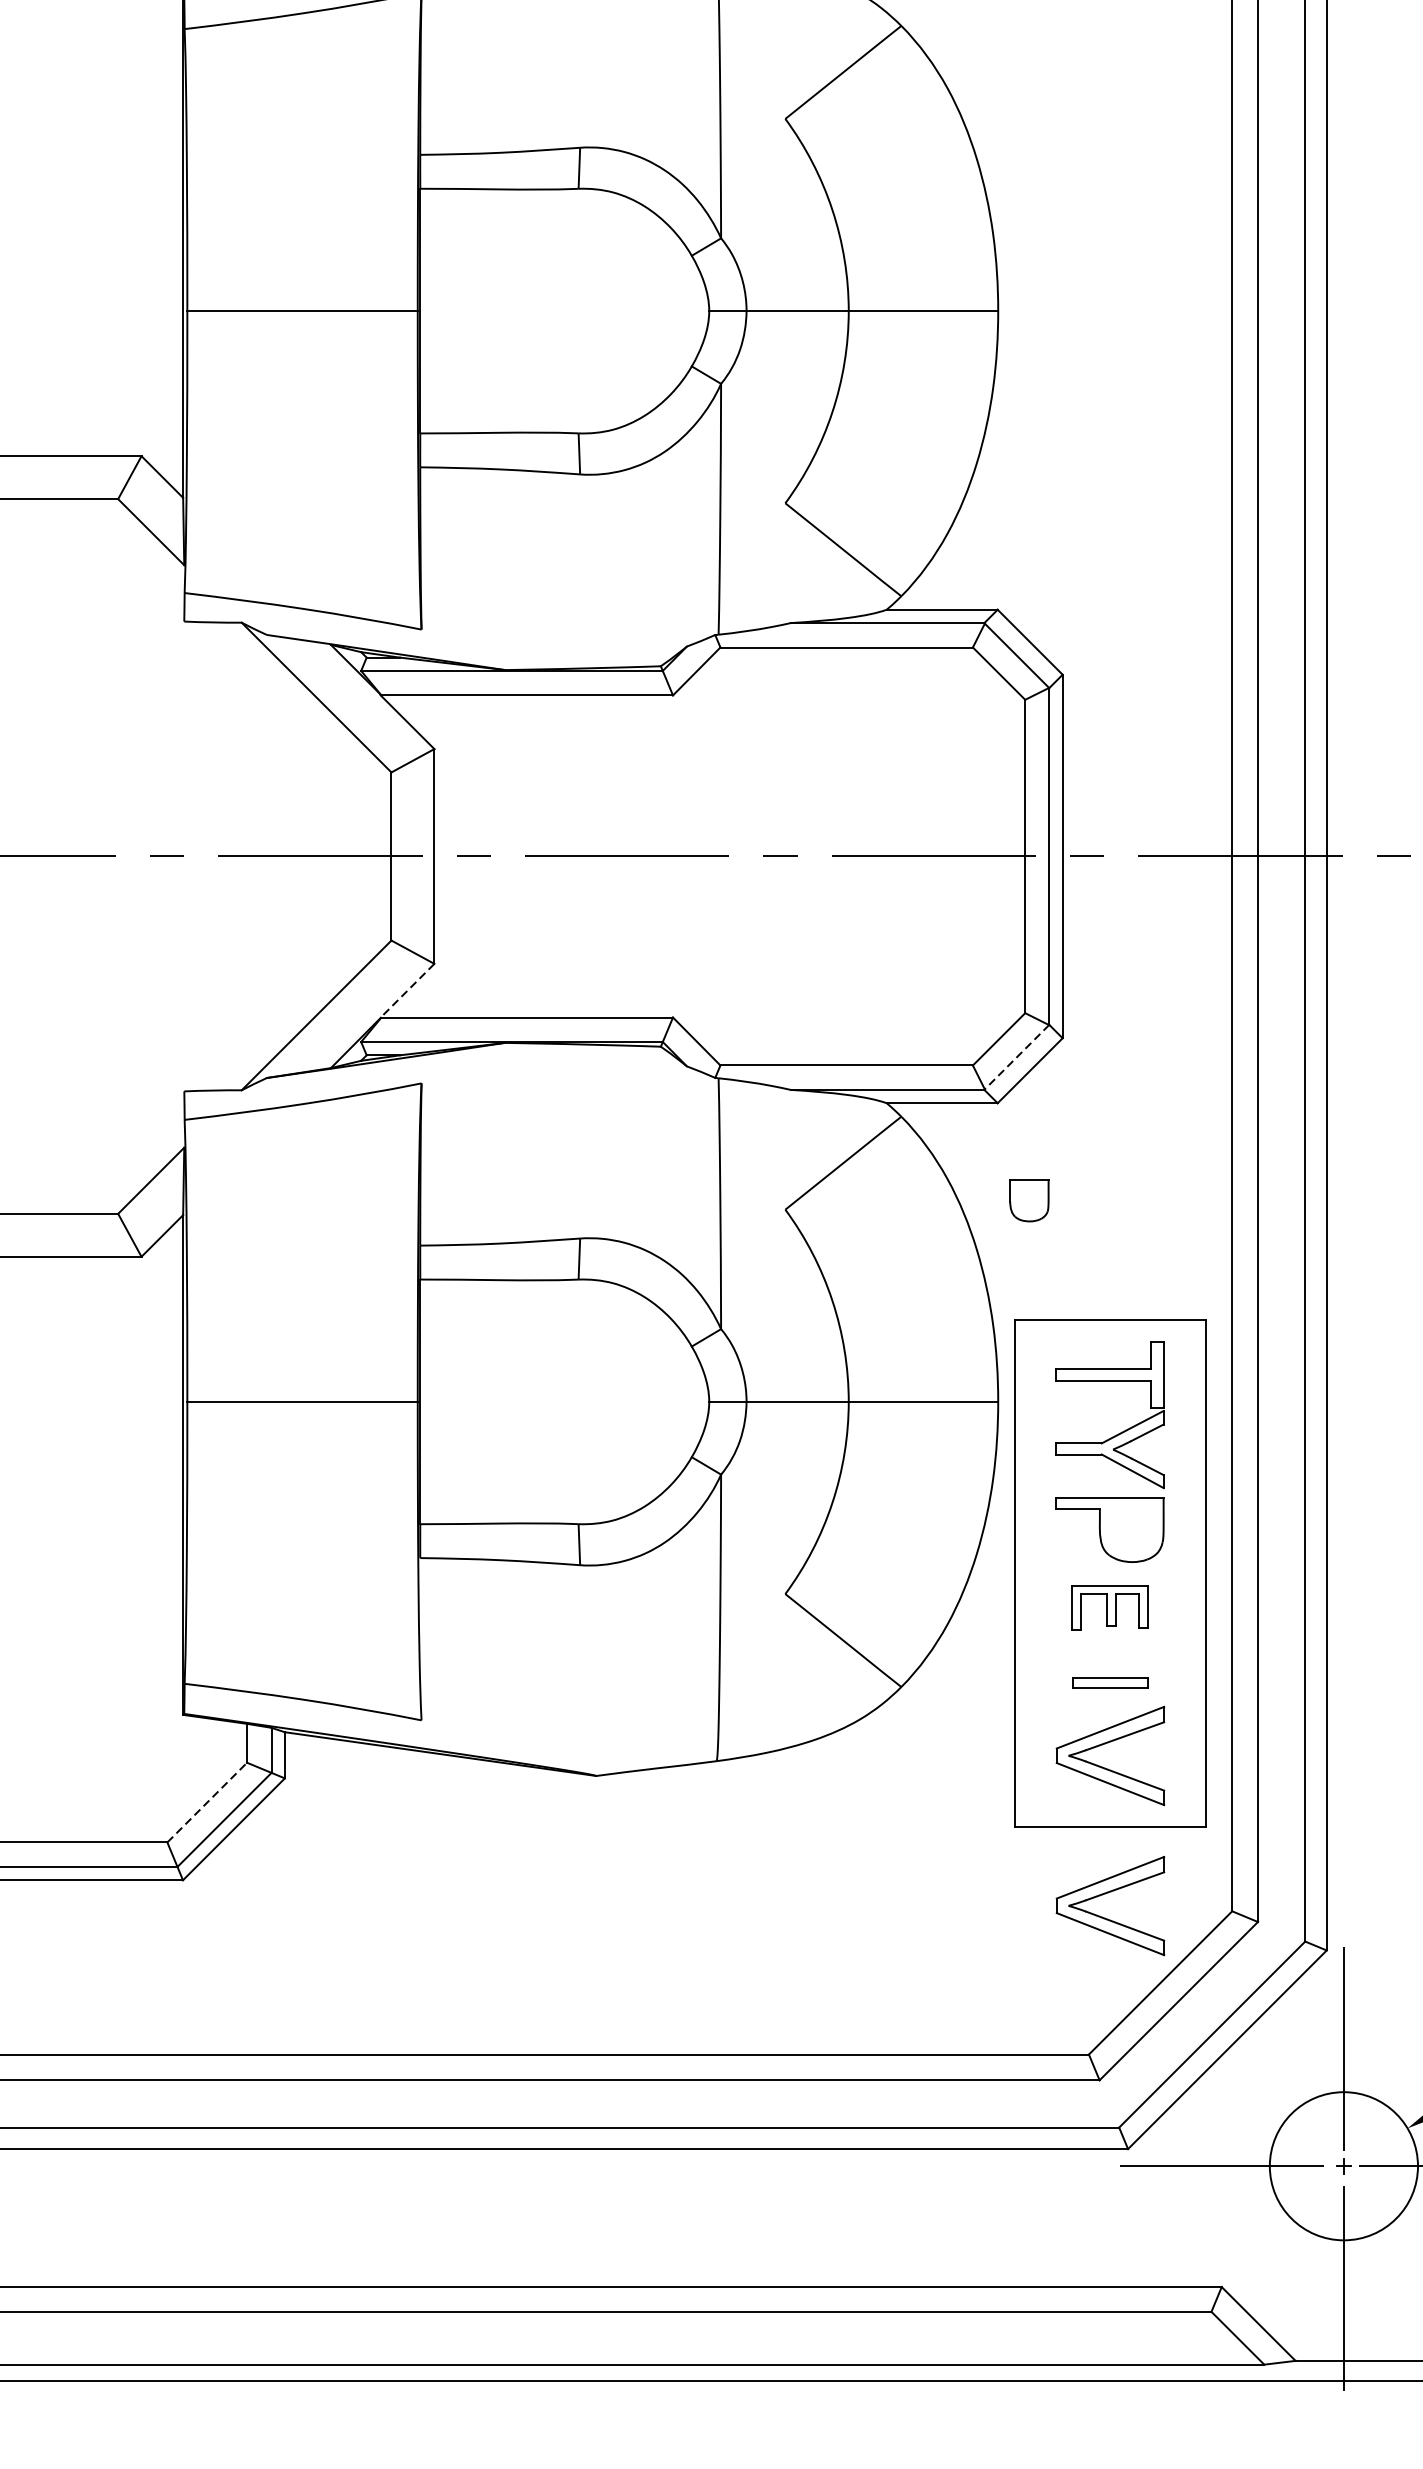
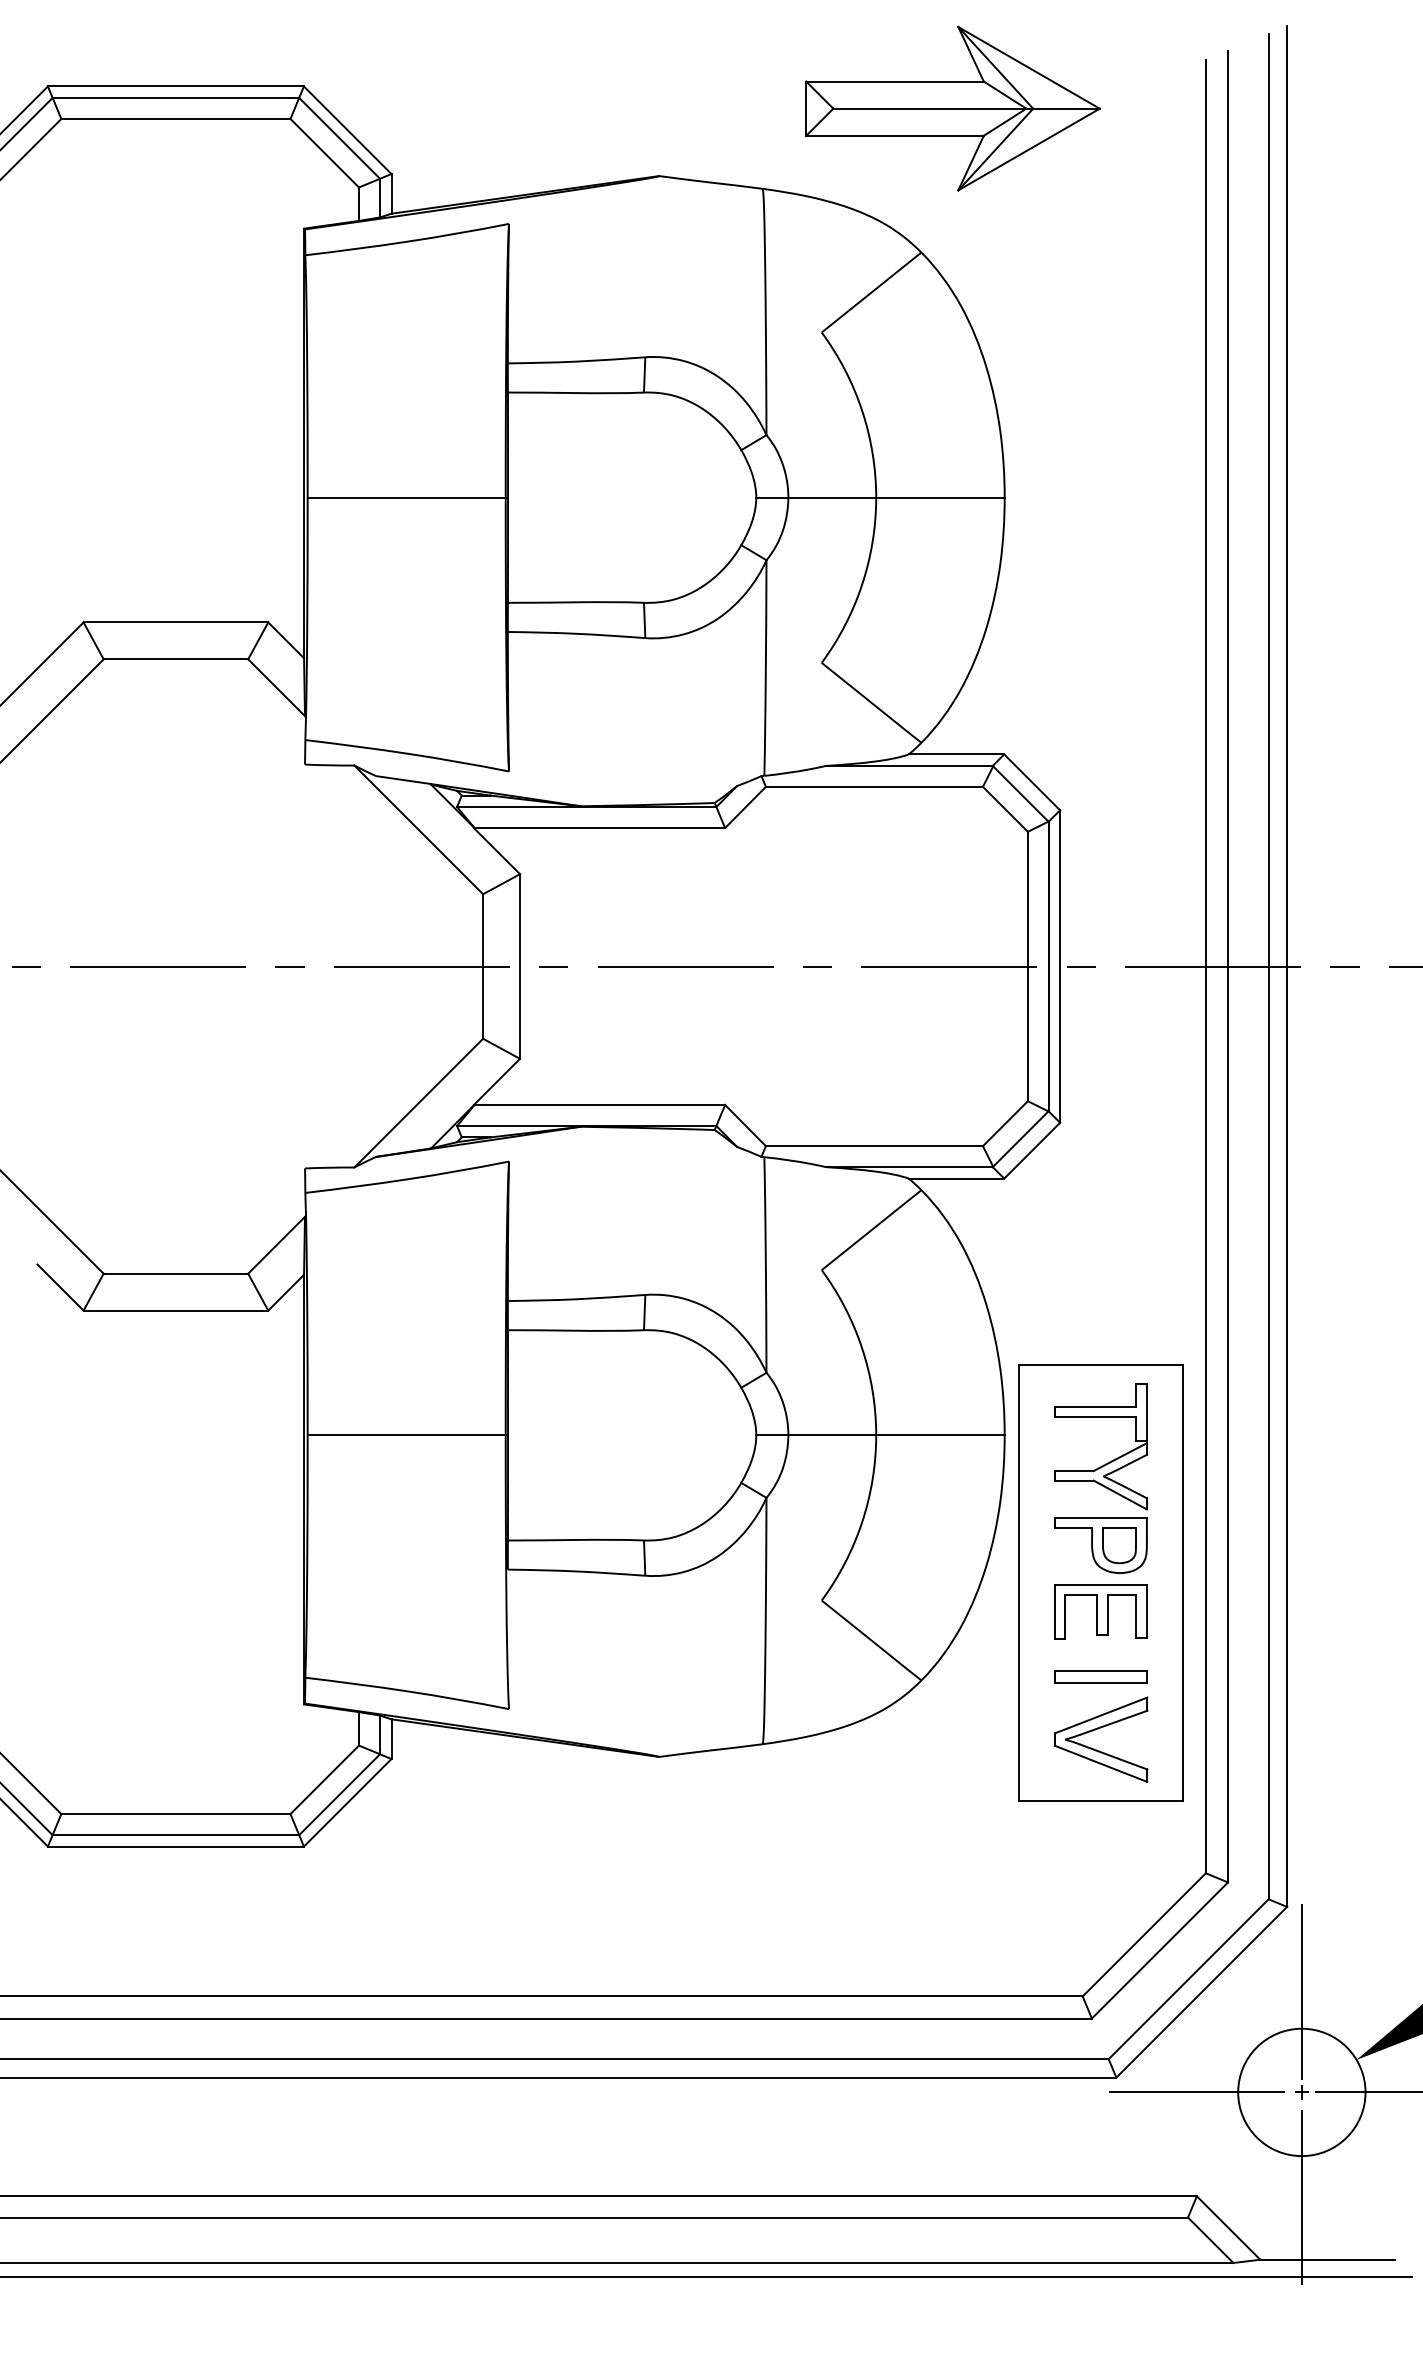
line: (407, 990) -> (496, 1081), dashed -> solid
line: (1016, 1057) -> (1020, 1139), dashed -> solid
part: (1029, 1200) -> (1119, 1545), moved
part: (1109, 1606) -> (1100, 1611), size x1.43
part: (1109, 1682) -> (1100, 1676), size x1.43
line: (208, 1802) -> (325, 1779), dashed -> solid
part: (1107, 1894) -> (1098, 1858), removed

